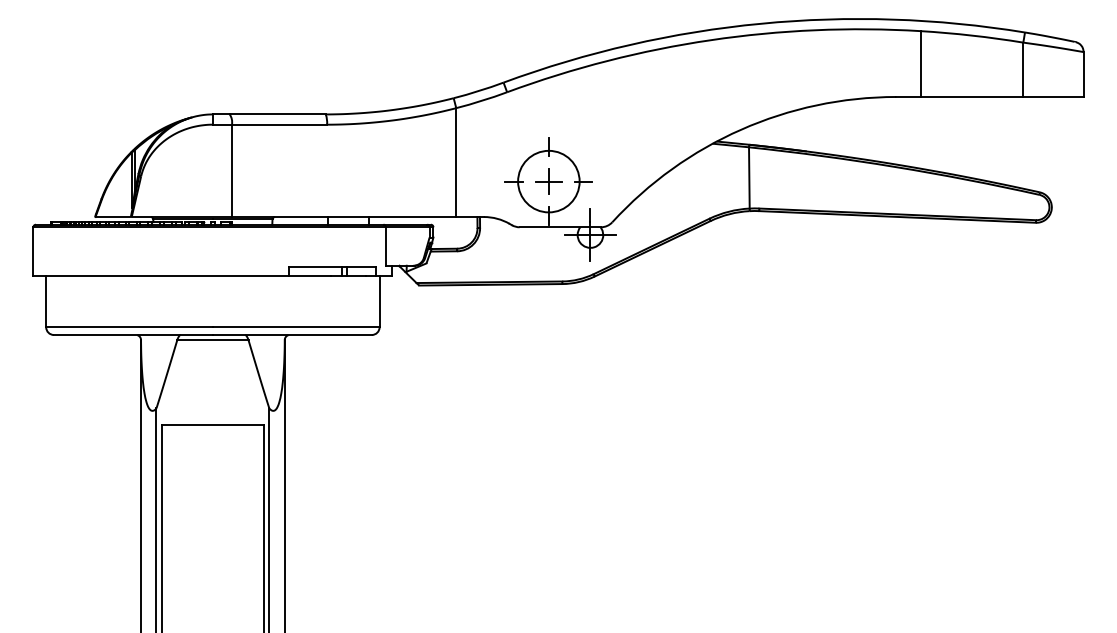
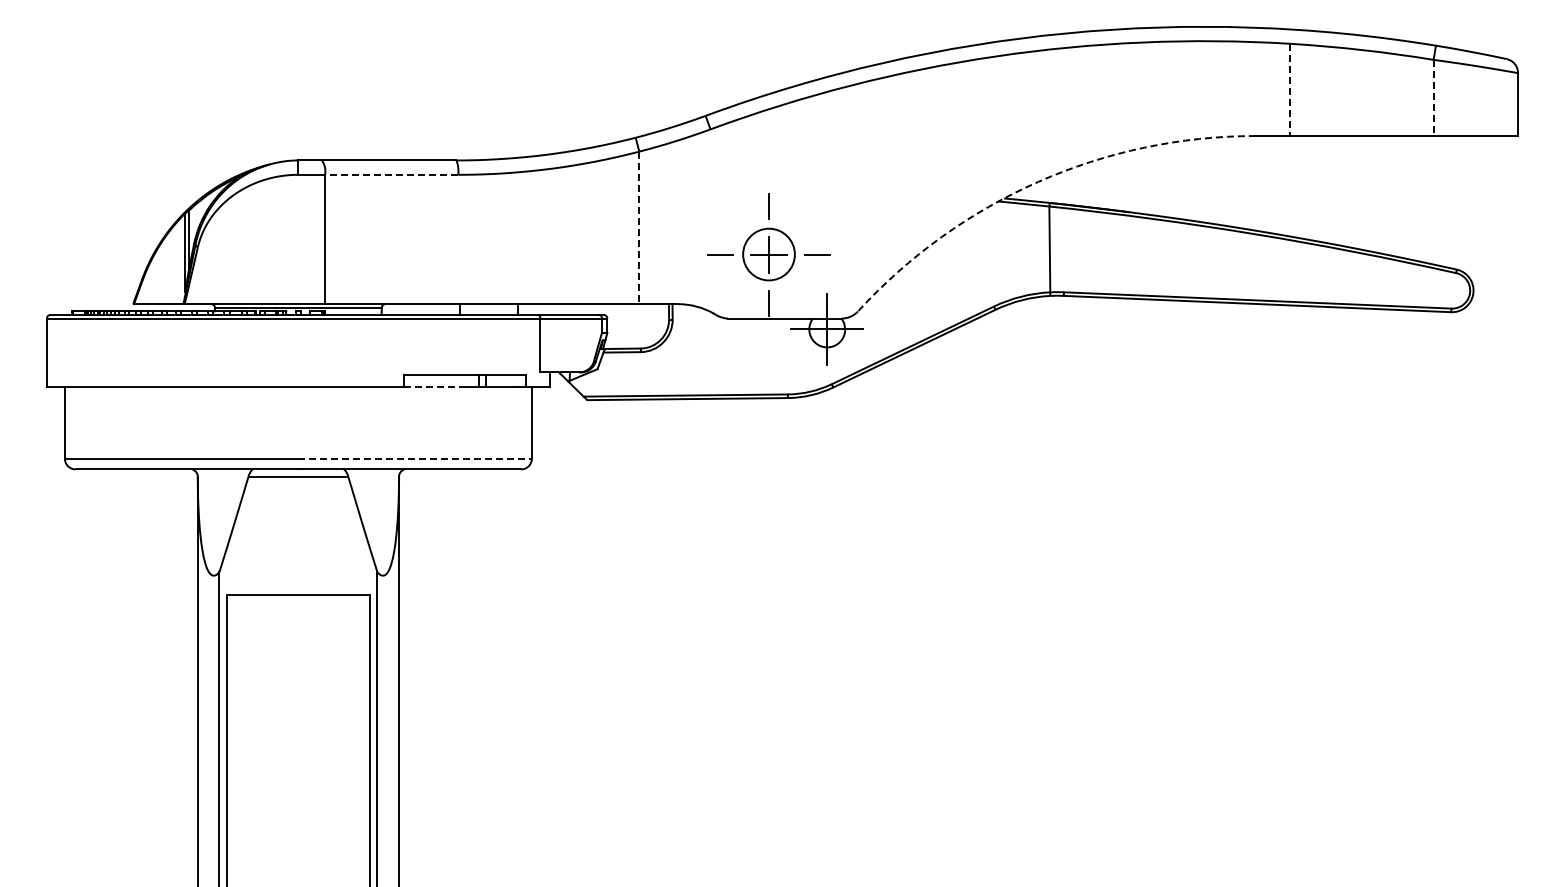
line: (920, 64) -> (1289, 90), solid -> dashed
line: (1023, 70) -> (1433, 98), solid -> dashed
line: (279, 124) -> (391, 174), solid -> dashed
arc: (741, 129) -> (1038, 181), solid -> dashed
line: (456, 163) -> (639, 228), solid -> dashed
circle: (548, 181) -> (768, 254), size x0.6
line: (309, 275) -> (433, 386), solid -> dashed
line: (296, 327) -> (415, 458), solid -> dashed

